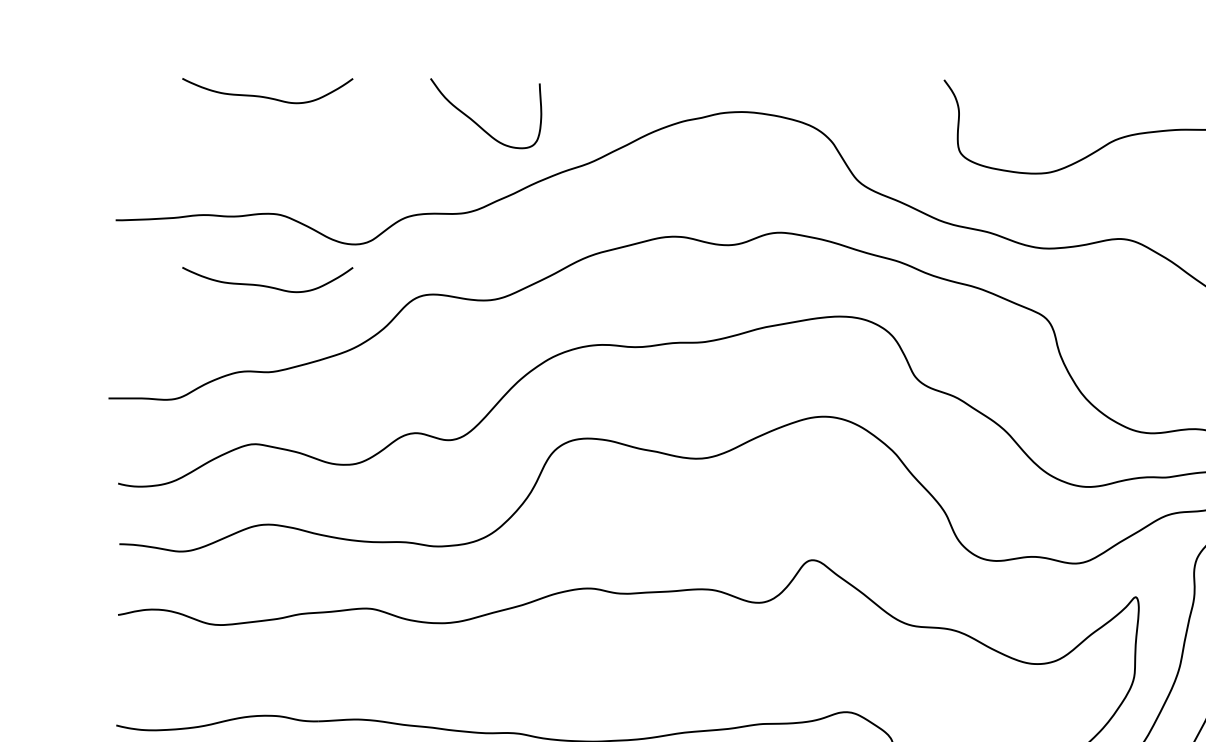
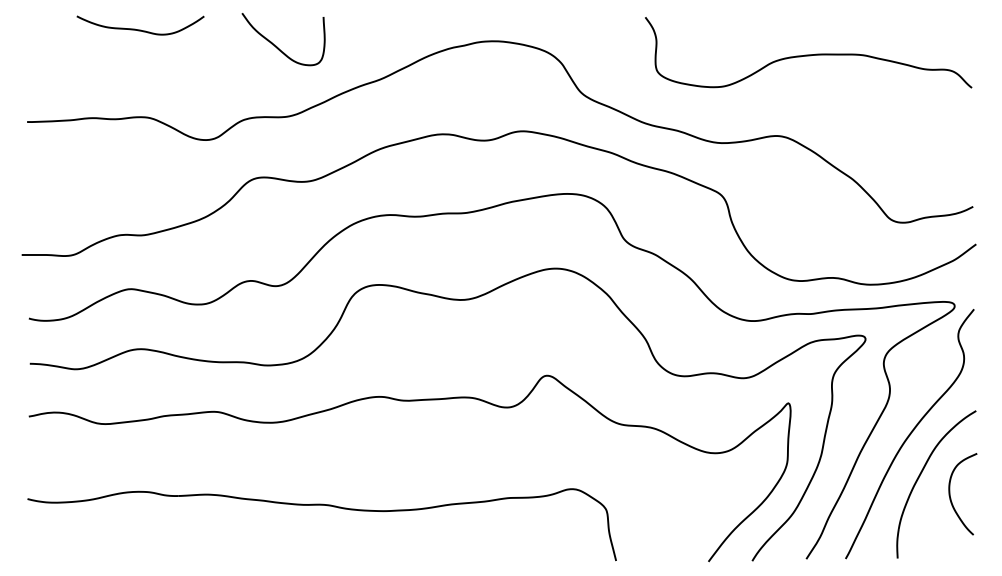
curve: (476, 121) -> (276, 45), moved
curve: (267, 285) -> (140, 170), removed

